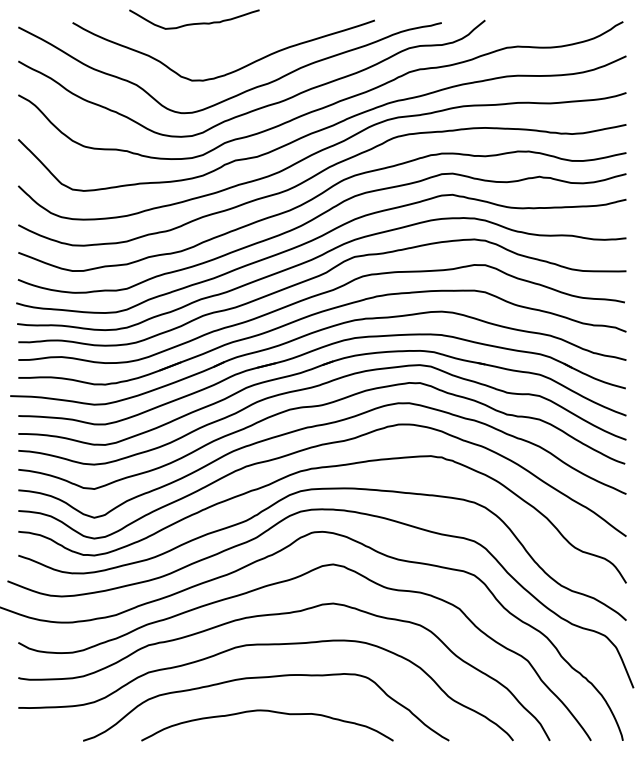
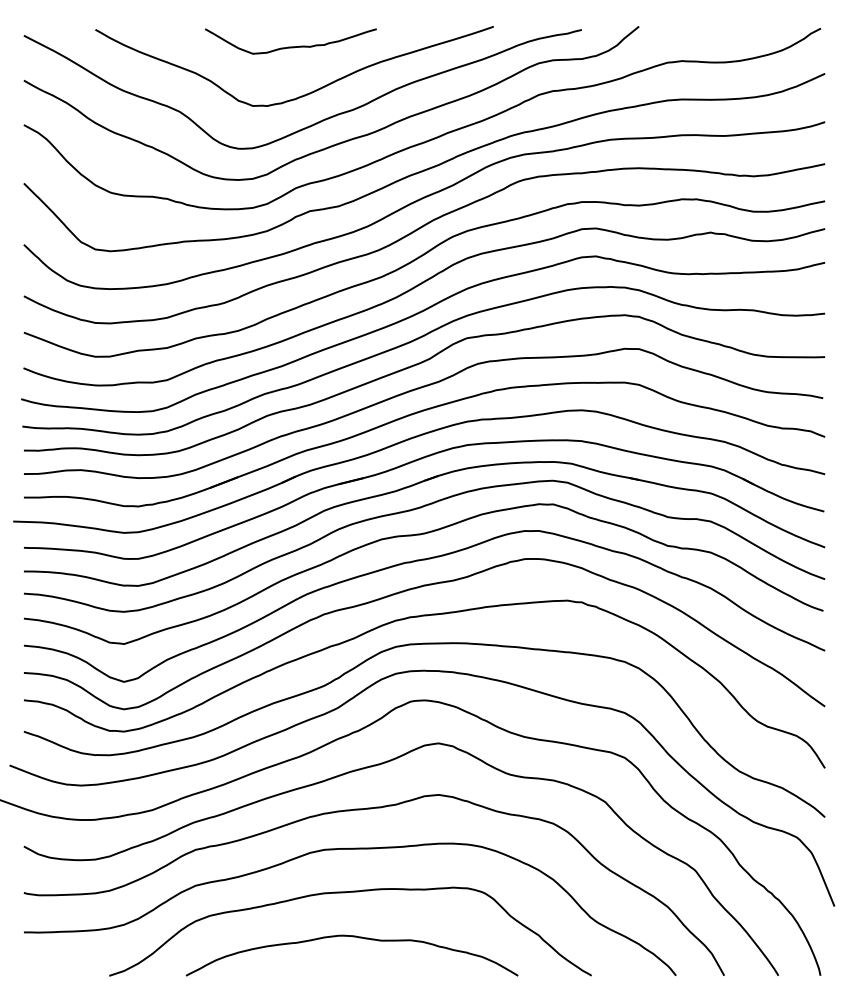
curve: (194, 23) -> (290, 46), moved

